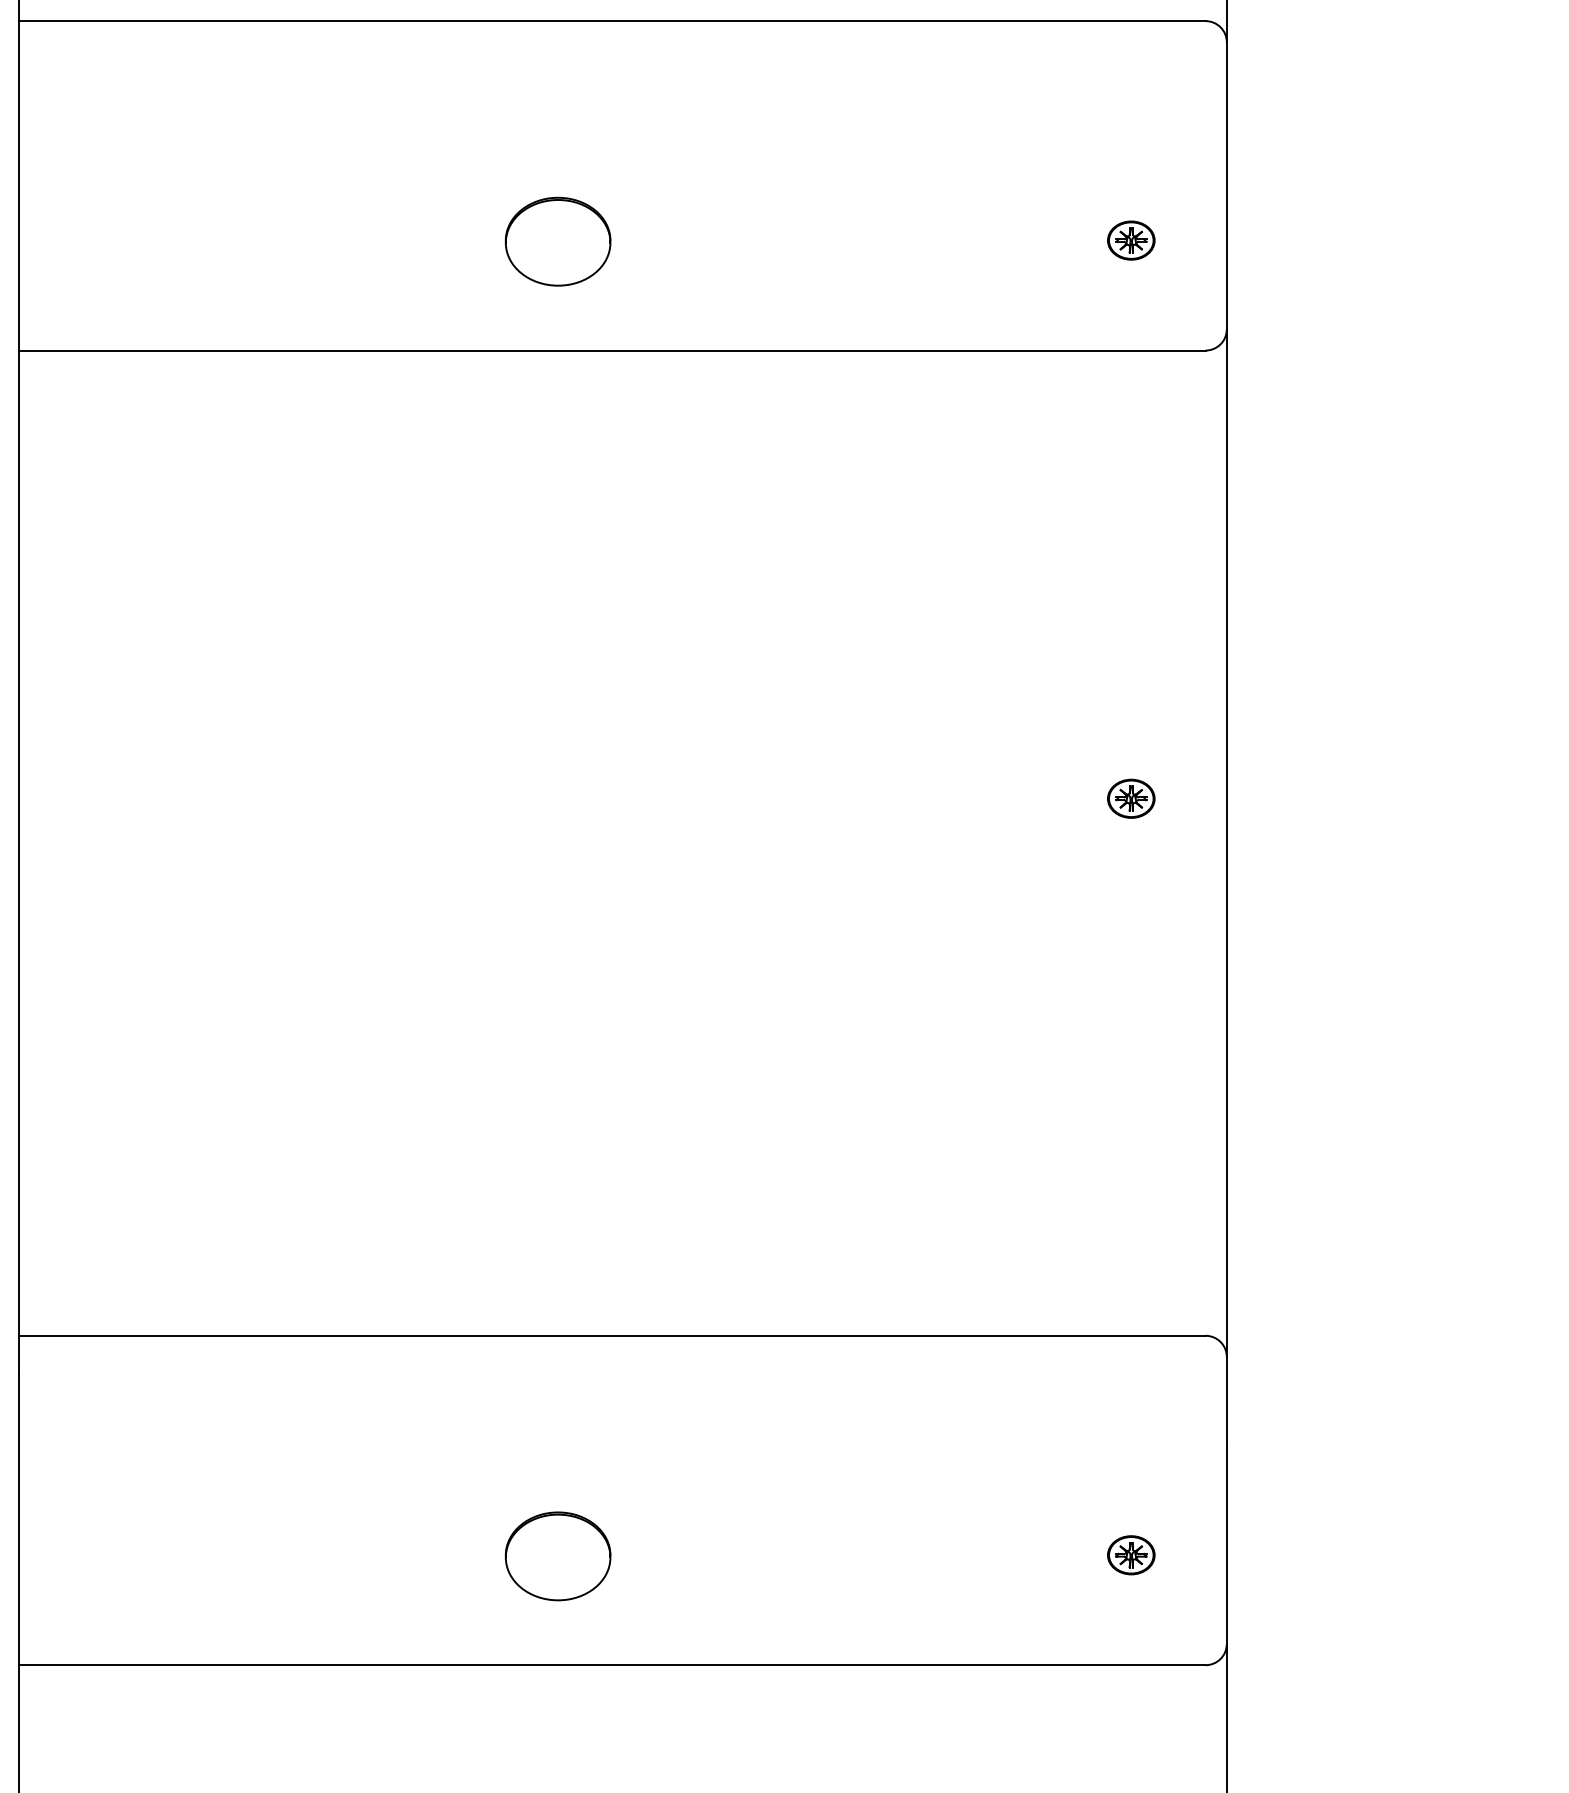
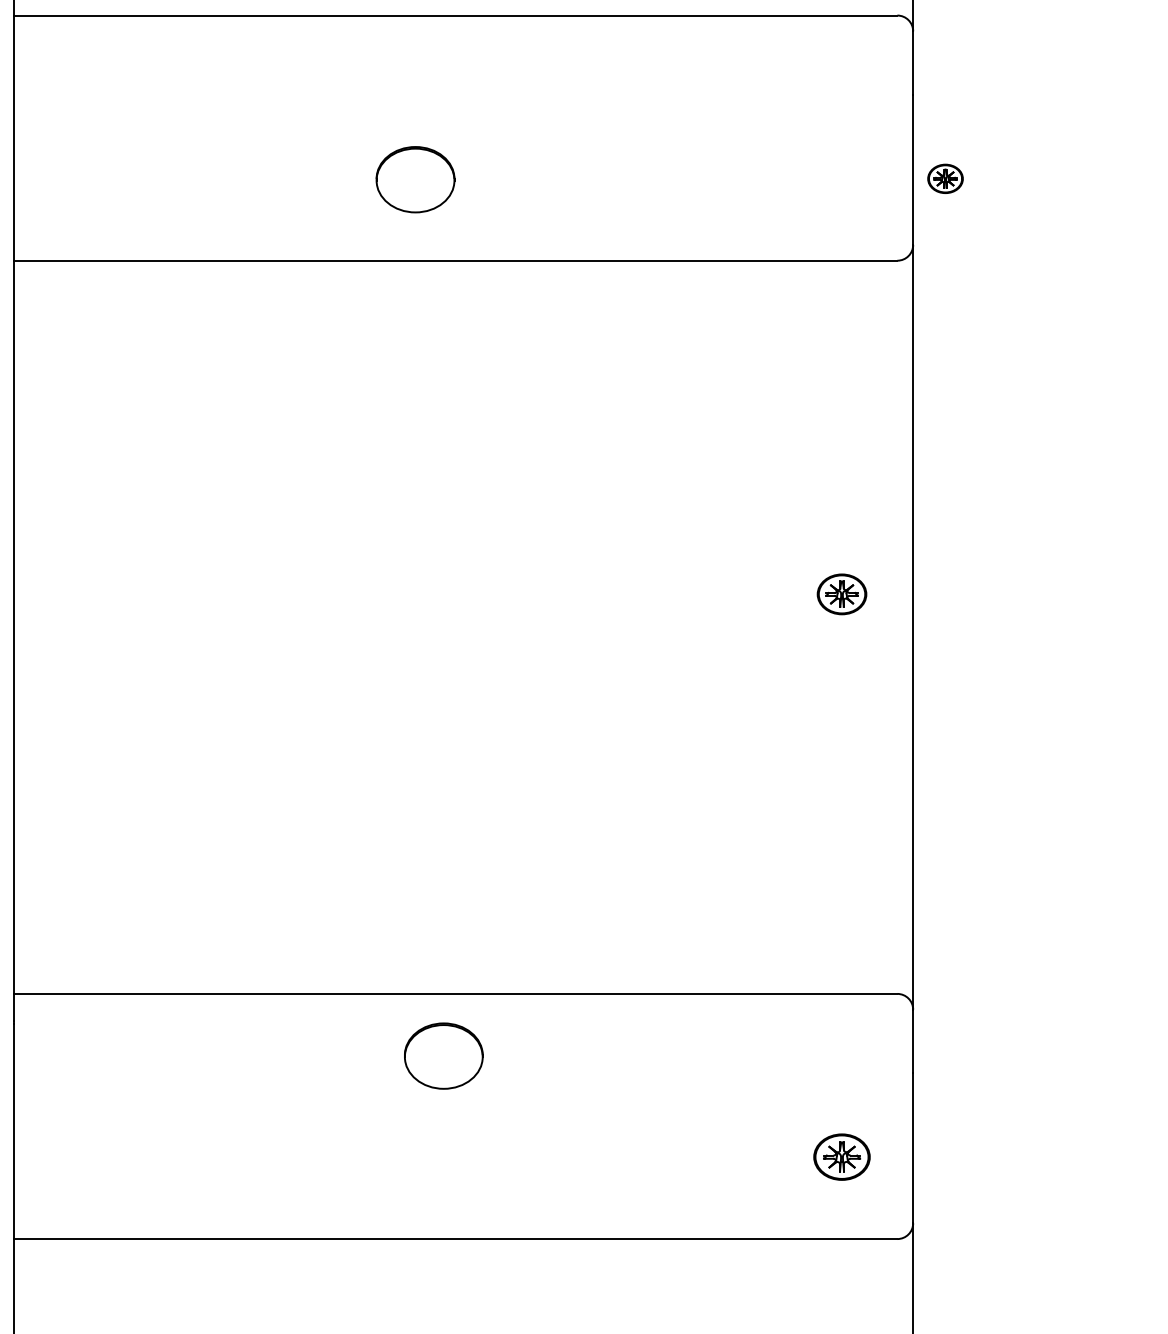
part: (1131, 240) -> (945, 178), moved
part: (1131, 798) -> (842, 594), size x1.4
part: (1131, 1555) -> (842, 1157), size x1.6
part: (557, 1556) -> (443, 1056), moved

